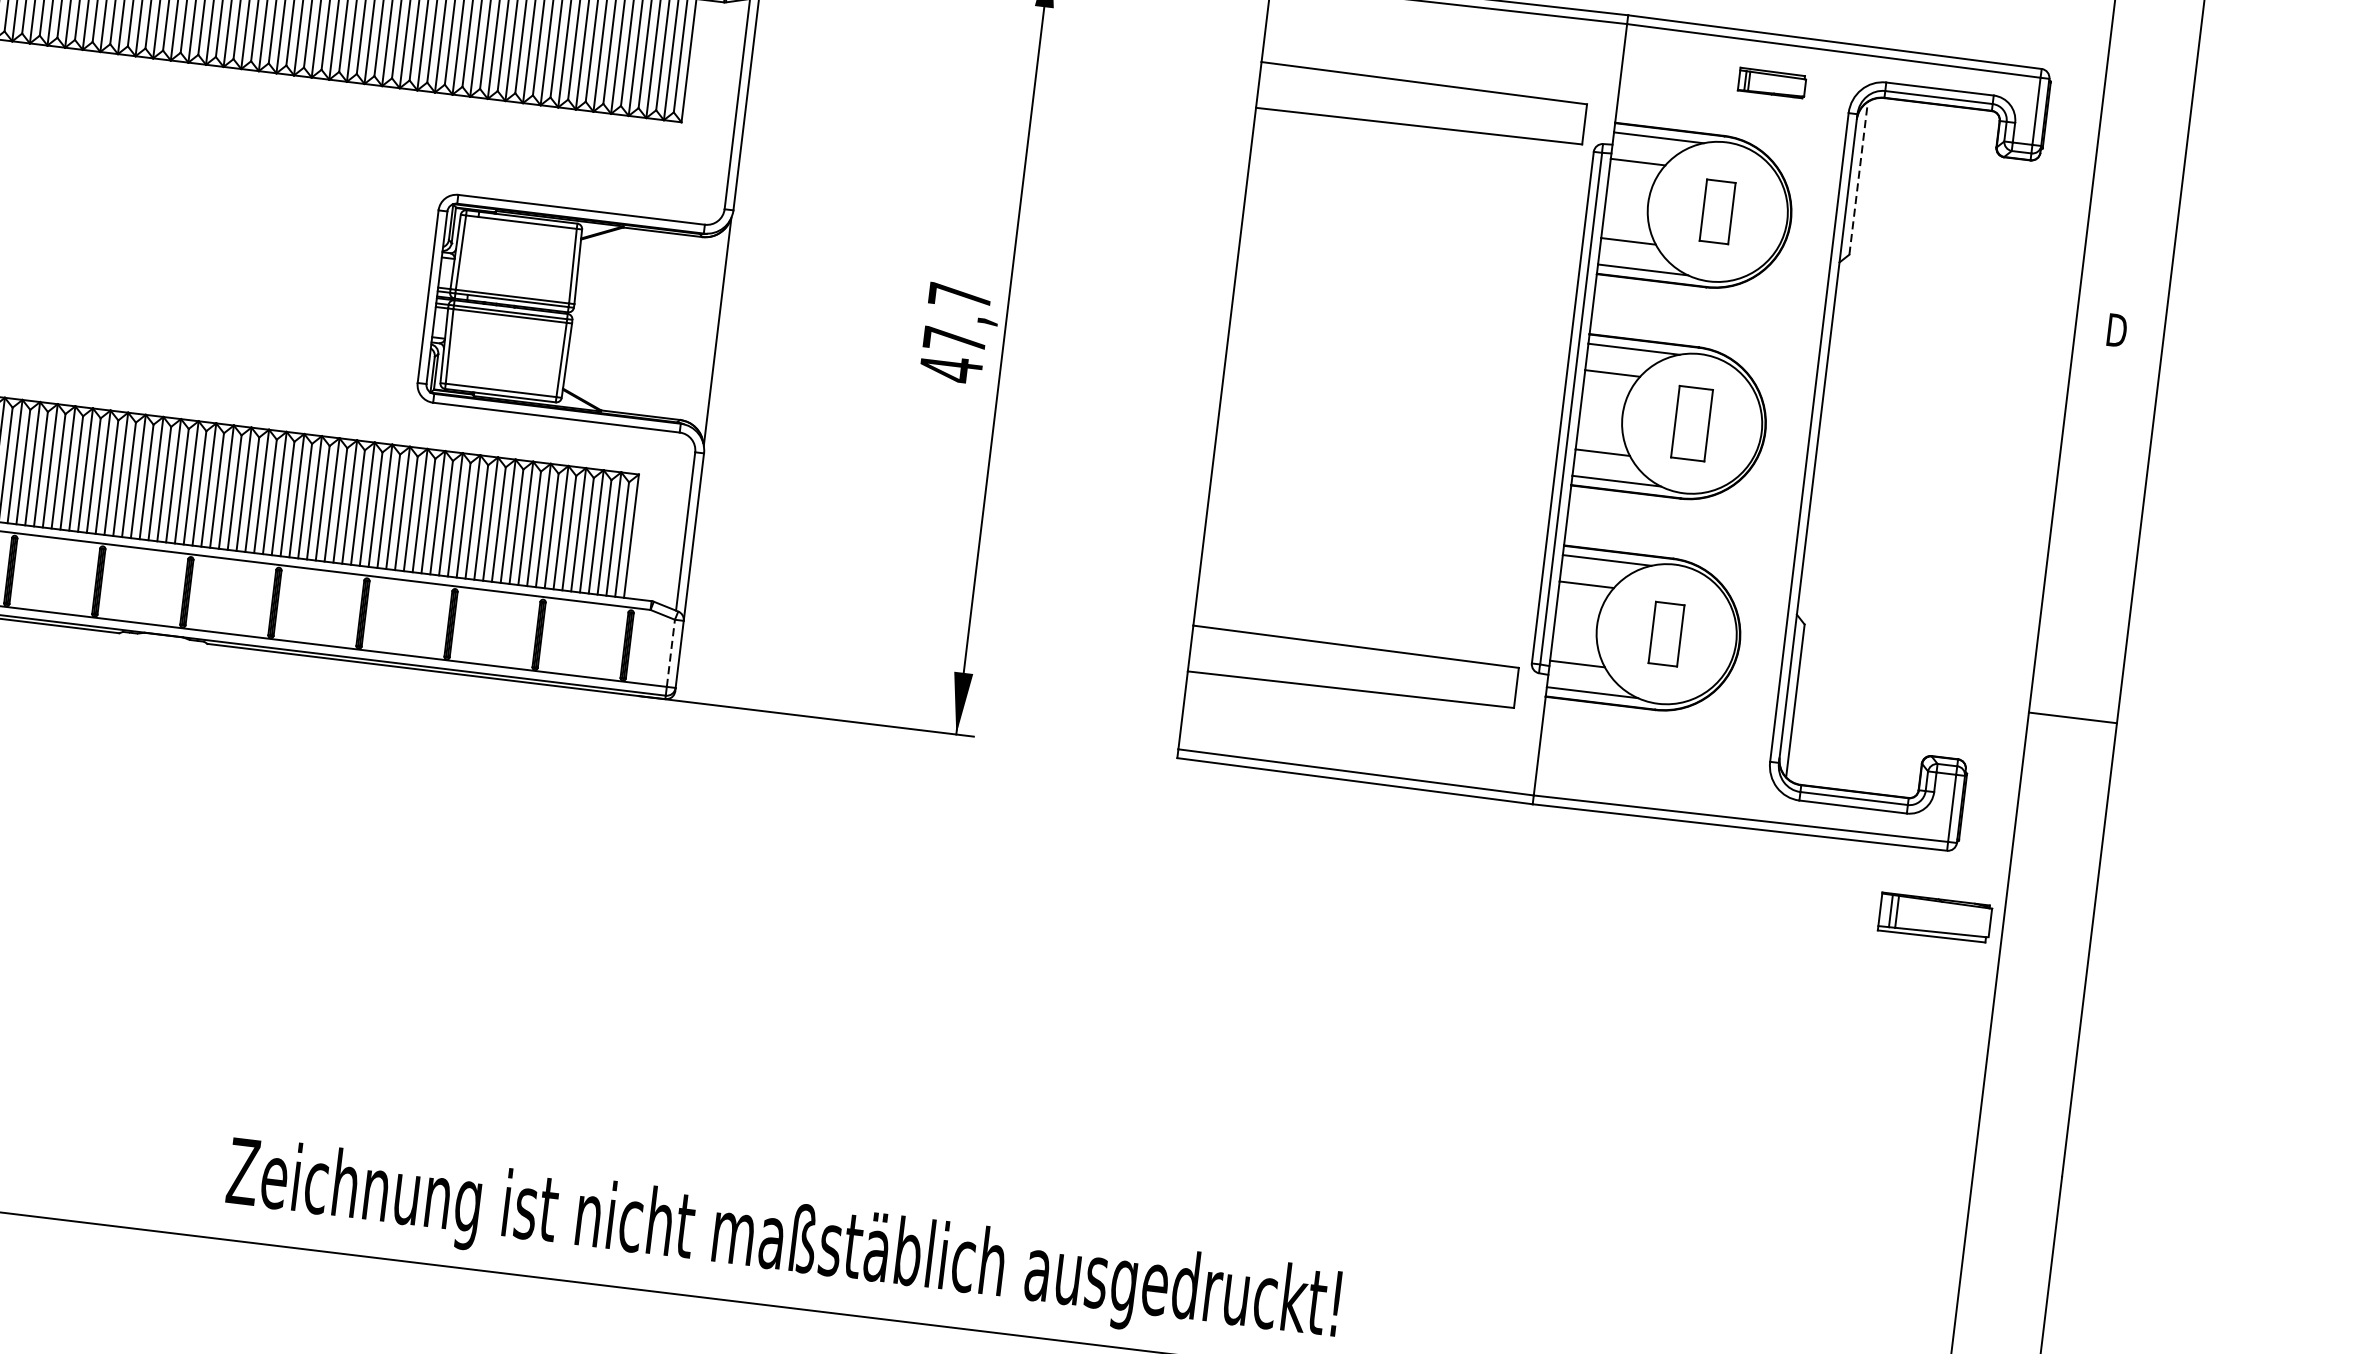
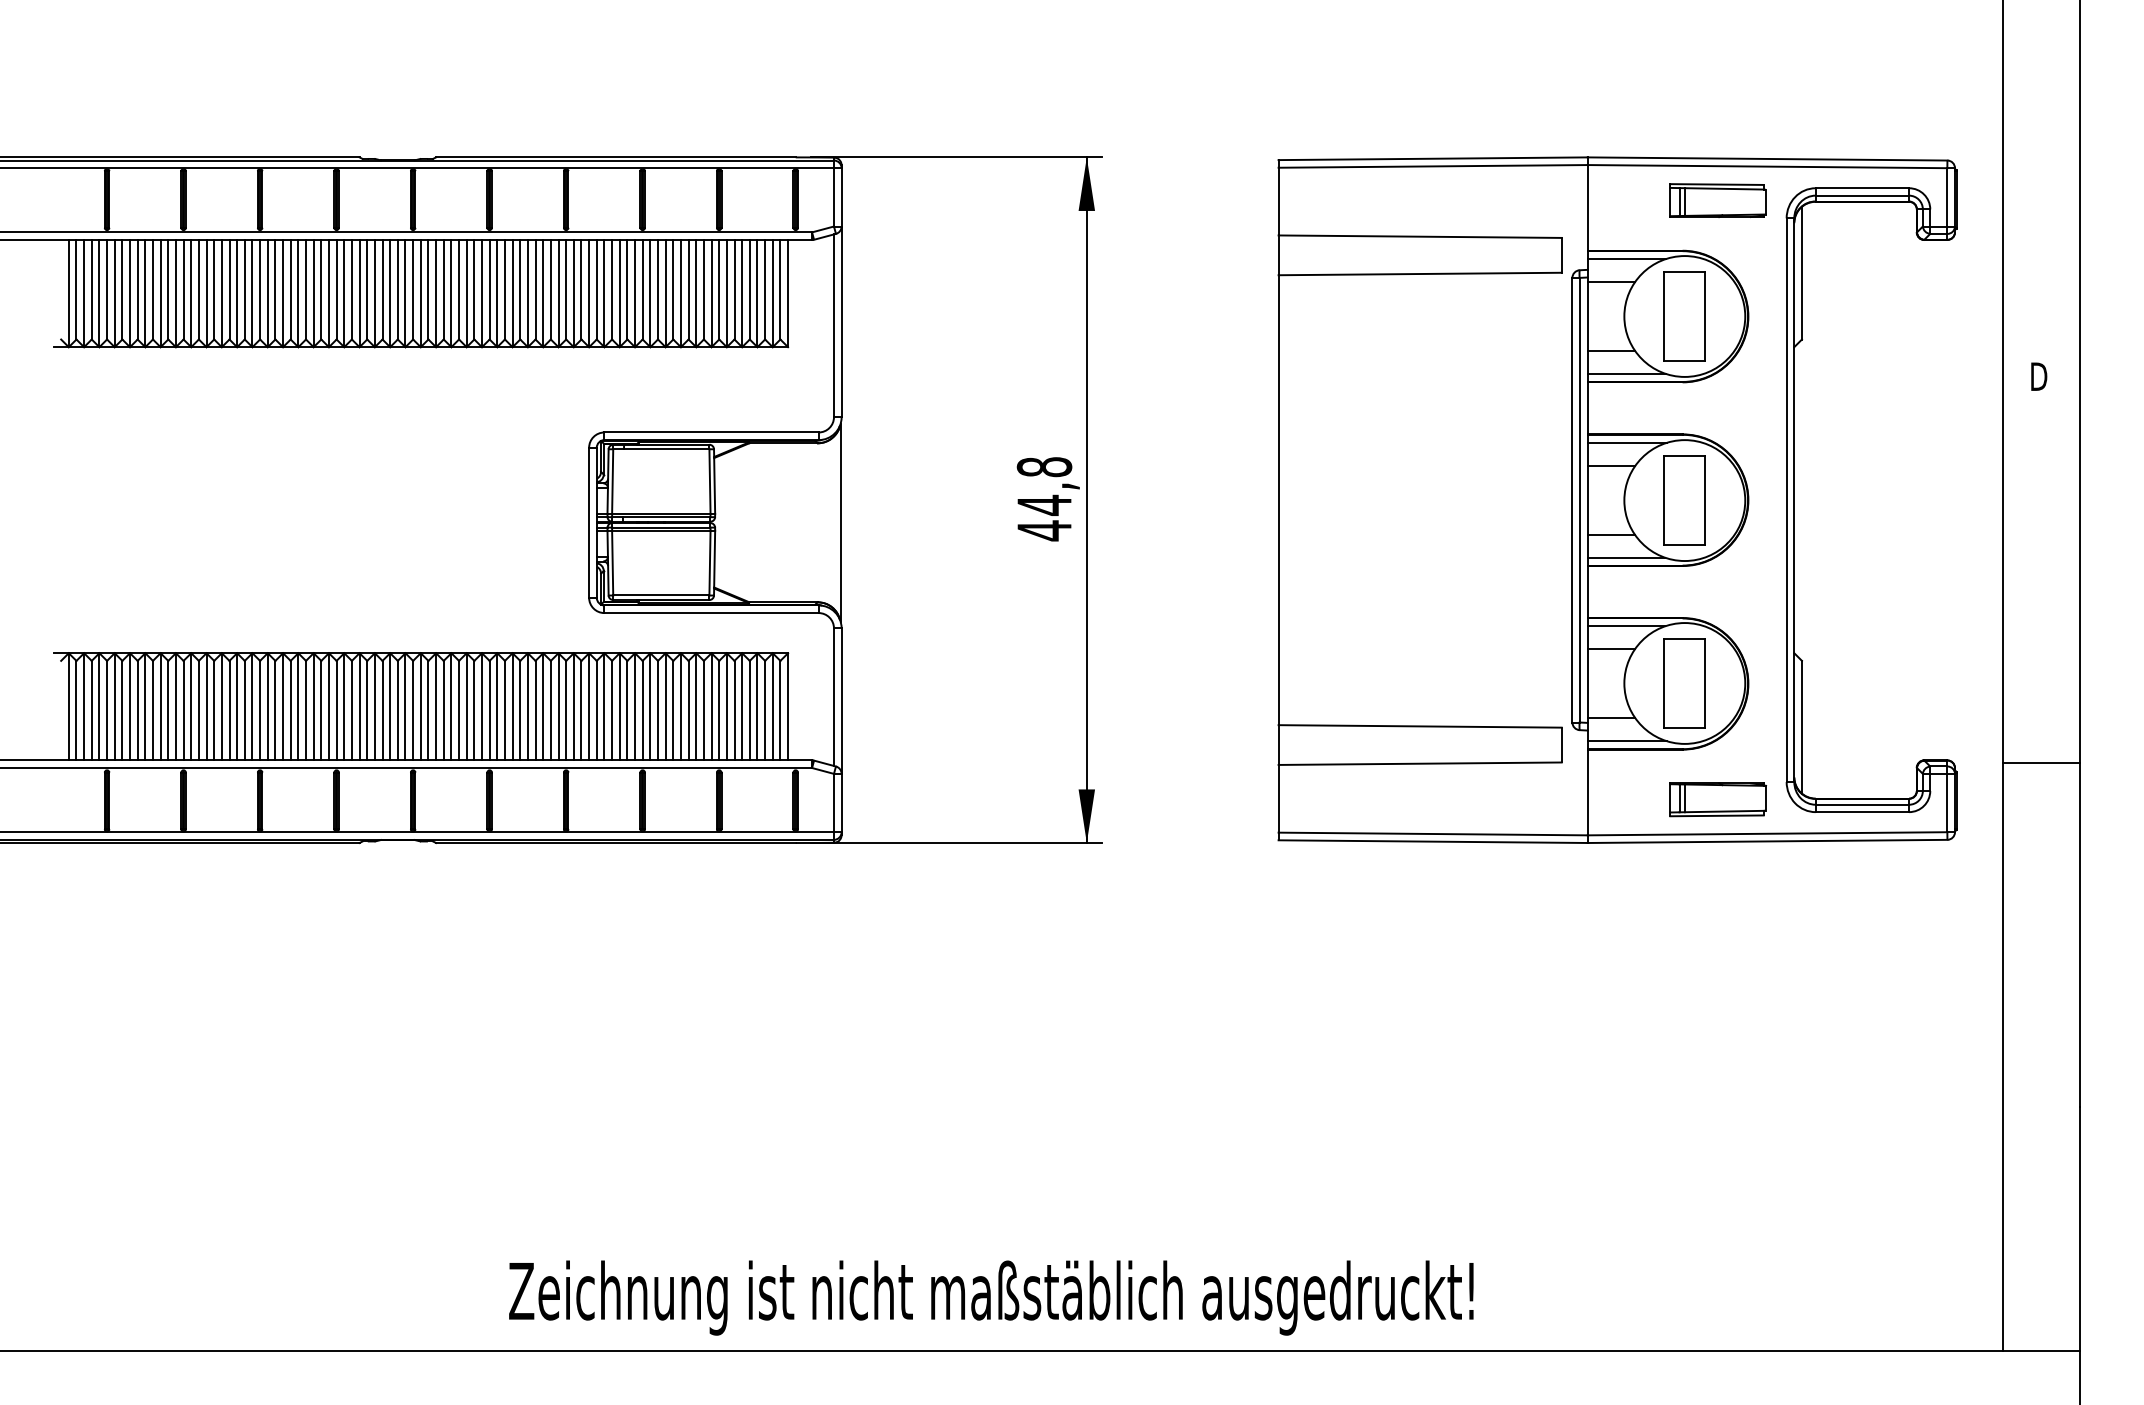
part: (1771, 82) -> (1717, 200), size x1.67
line: (1858, 177) -> (1801, 272), dashed -> solid
part: (1717, 211) -> (1684, 316), size x1.67
text: (957, 318) -> (1044, 486), 47,7 -> 44,8
part: (1691, 423) -> (1684, 500), size x1.43
part: (1666, 634) -> (1684, 683), size x1.67
line: (670, 652) -> (833, 802), dashed -> solid
line: (2072, 718) -> (2041, 763), moved
part: (1934, 917) -> (1717, 799), moved

